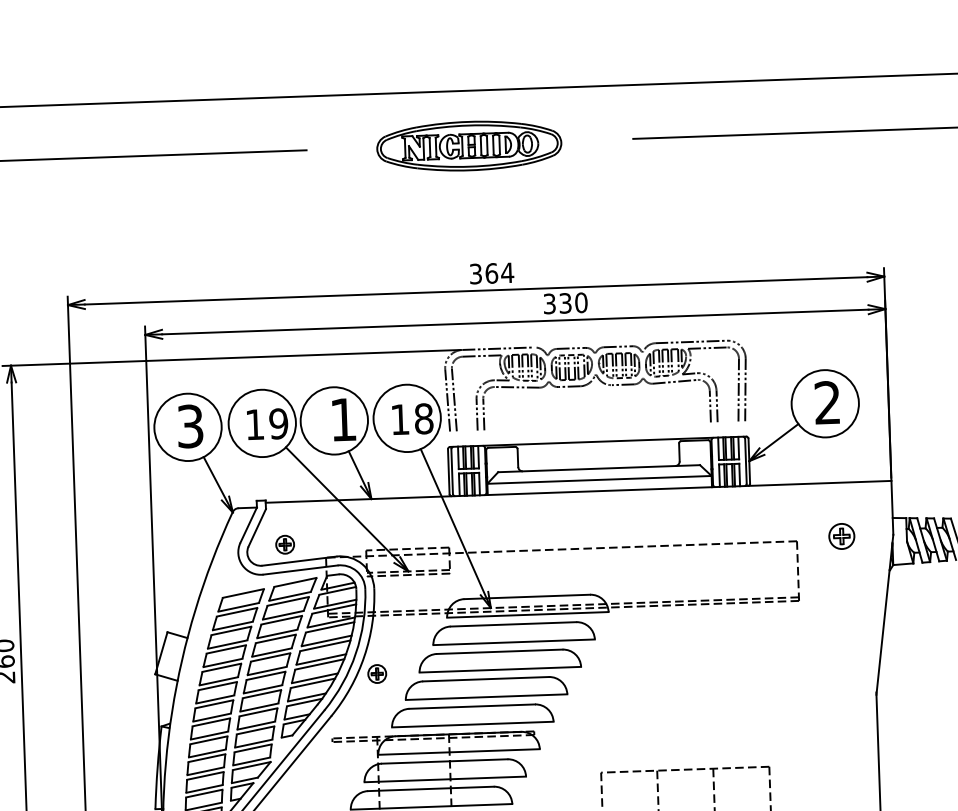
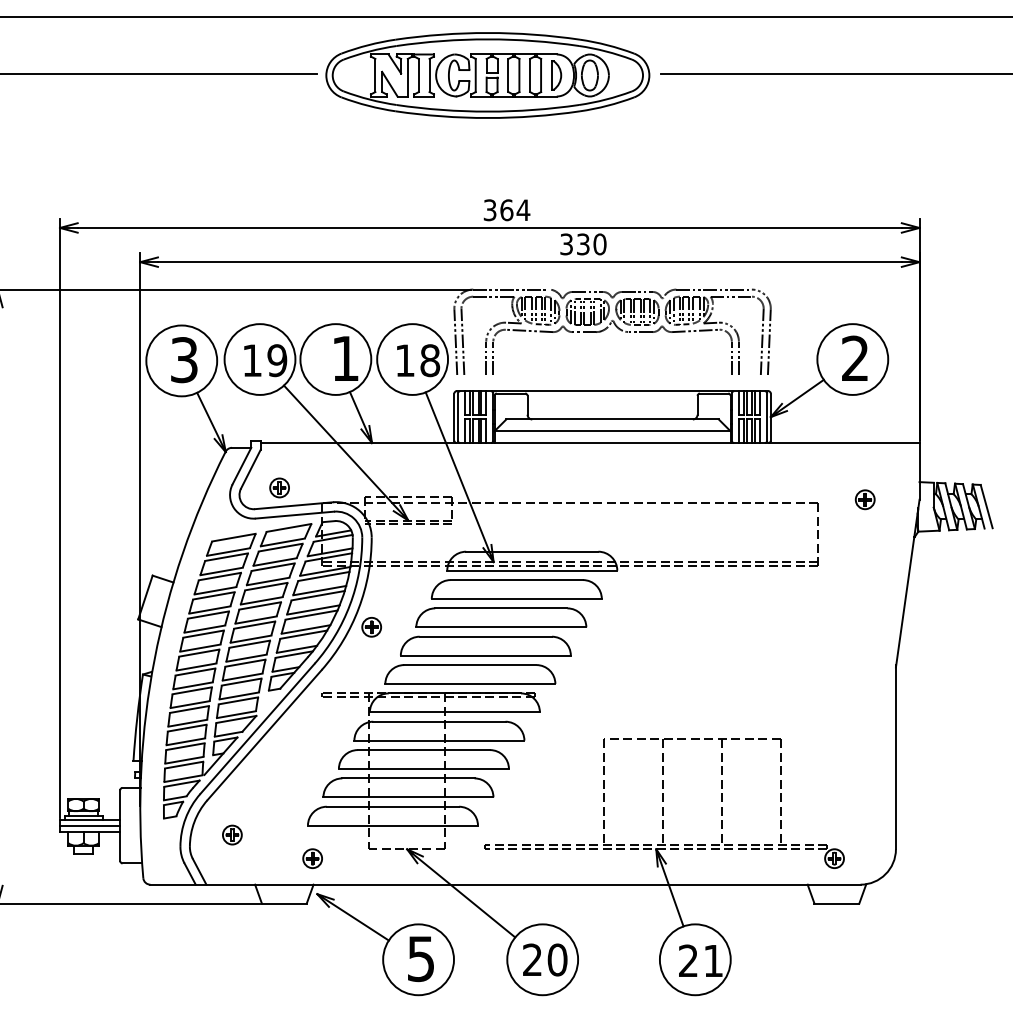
part: (468, 146) -> (487, 75), size x1.67
part: (841, 536) -> (864, 499), size x0.71

